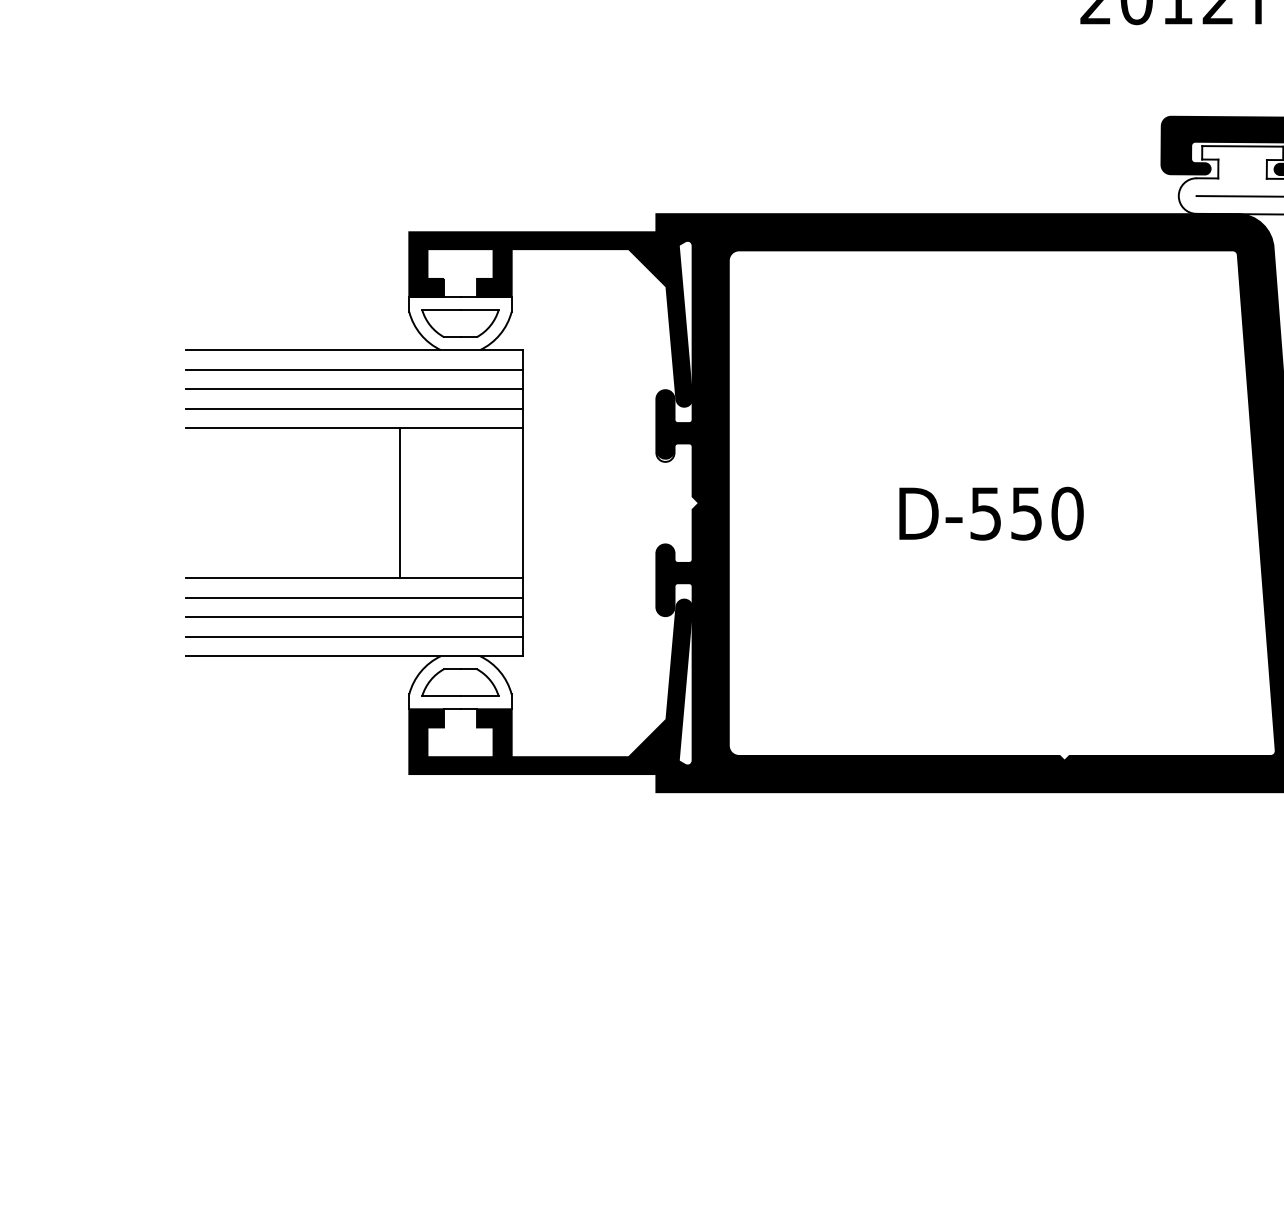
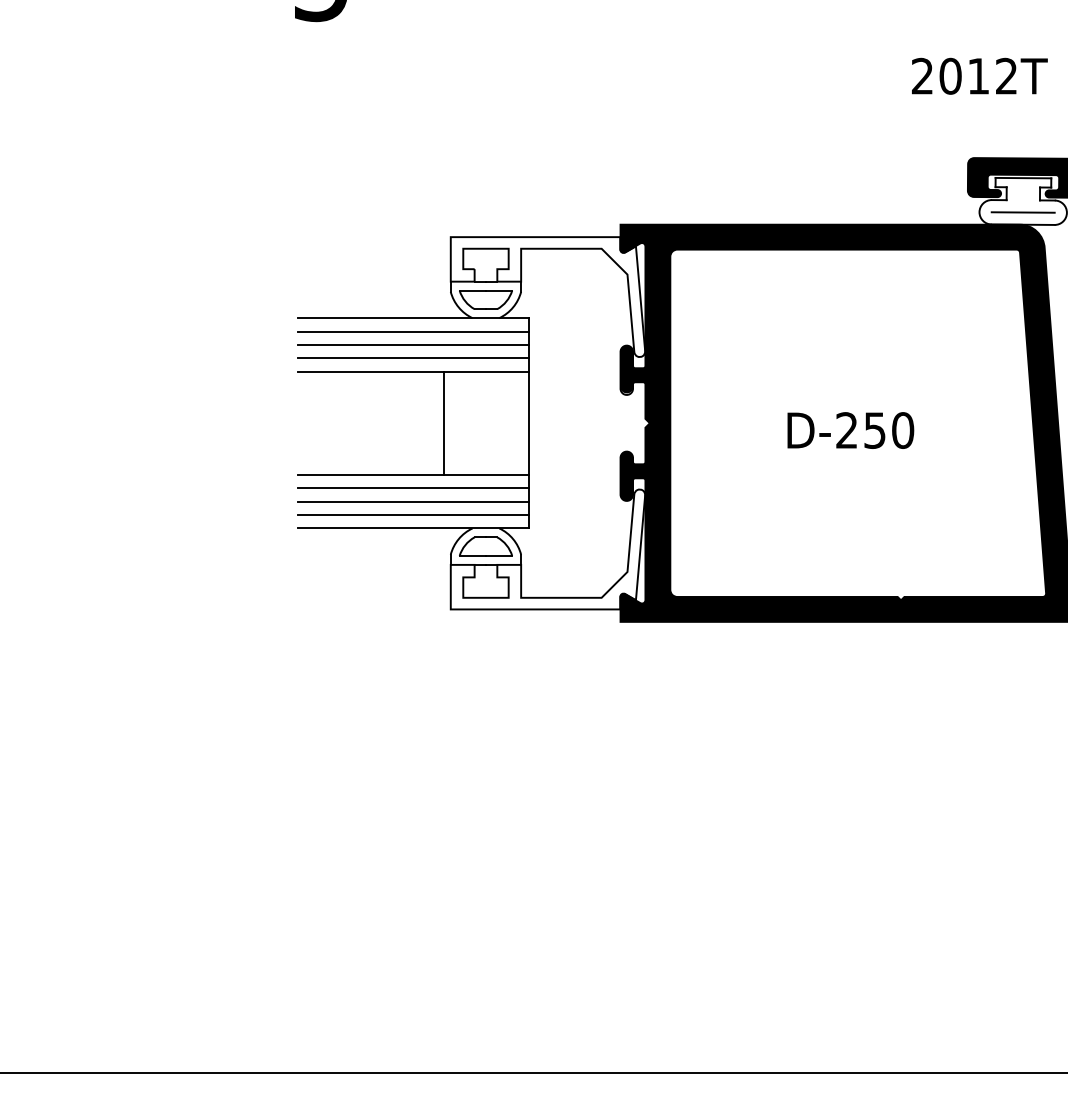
fill: (550, 320) -> (547, 297), removed
text: (985, 513) -> (846, 430), D-550 -> D-250
fill: (550, 686) -> (547, 549), removed

